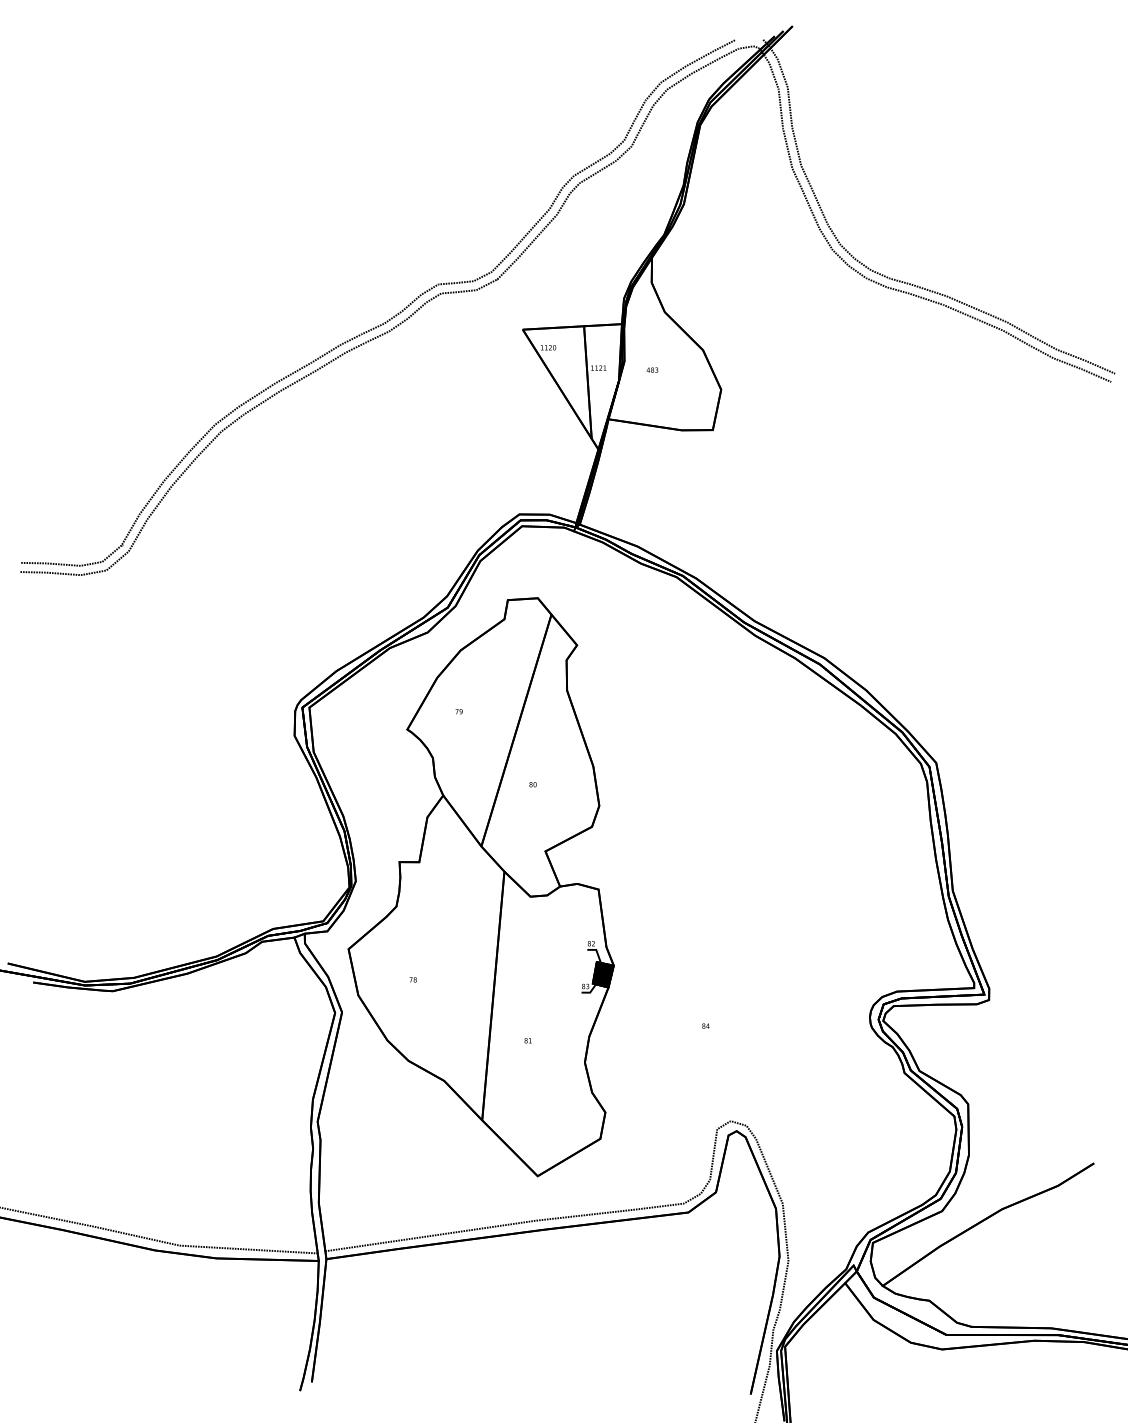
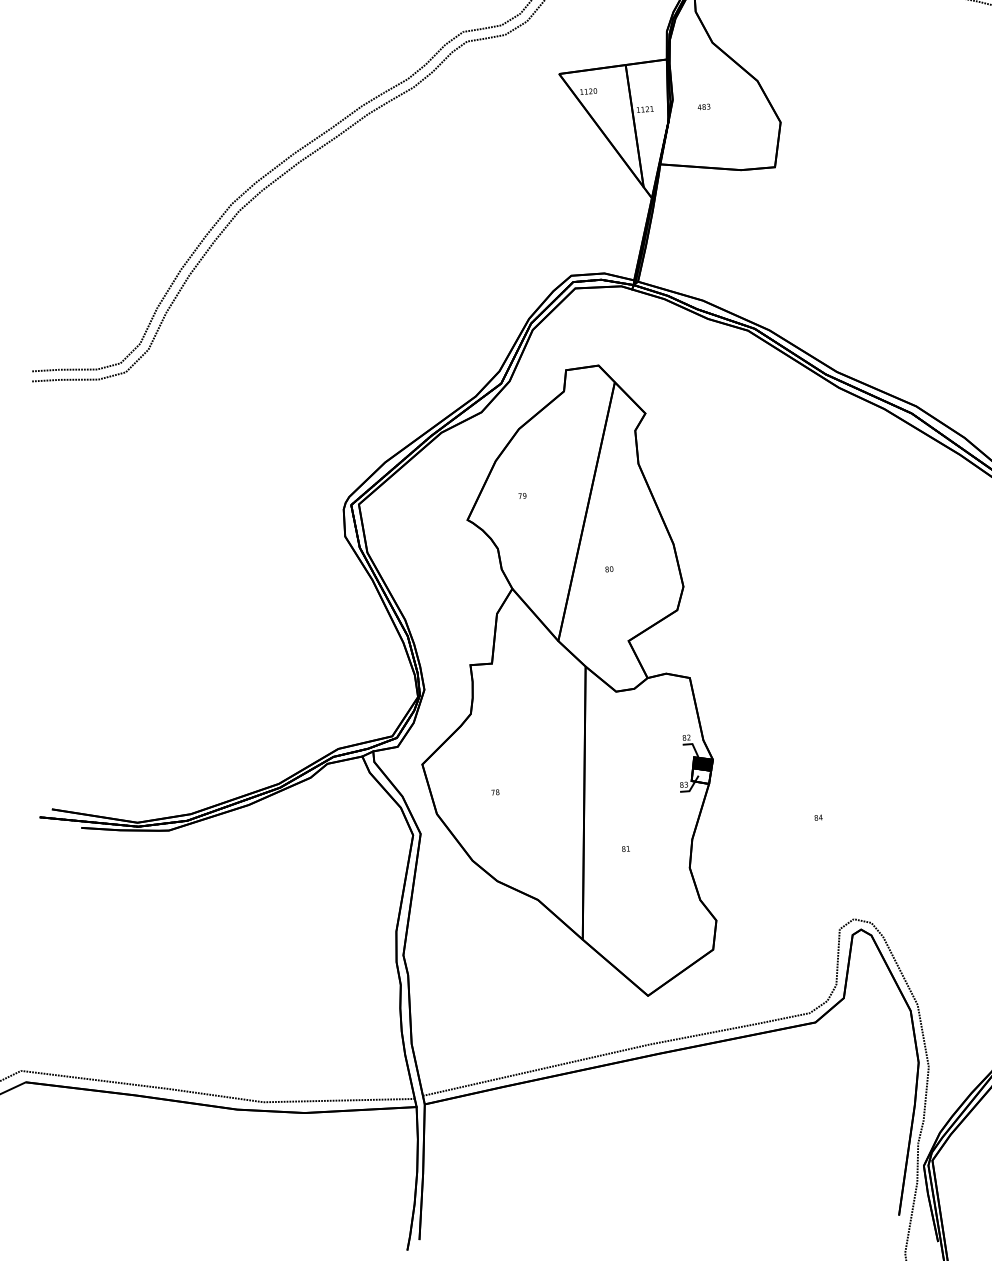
fill: (601, 979) -> (700, 775), removed

